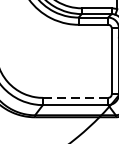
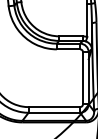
line: (75, 98) -> (54, 107), dashed -> solid

